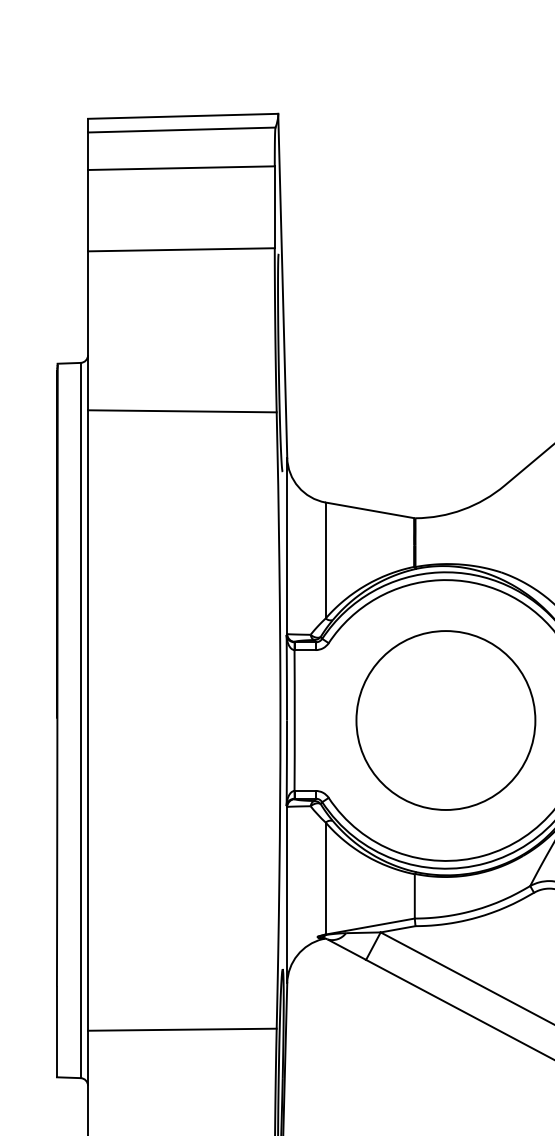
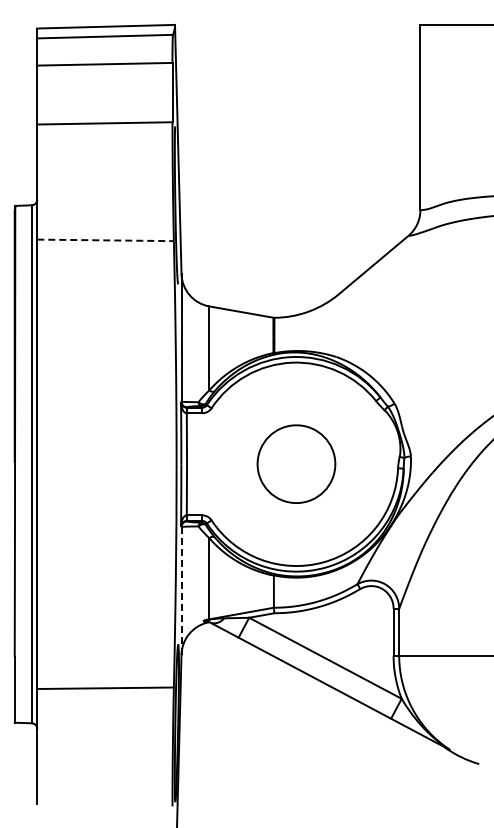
line: (183, 411) -> (106, 240), solid -> dashed
circle: (445, 719) -> (296, 463), size x0.6
line: (287, 894) -> (181, 590), solid -> dashed

